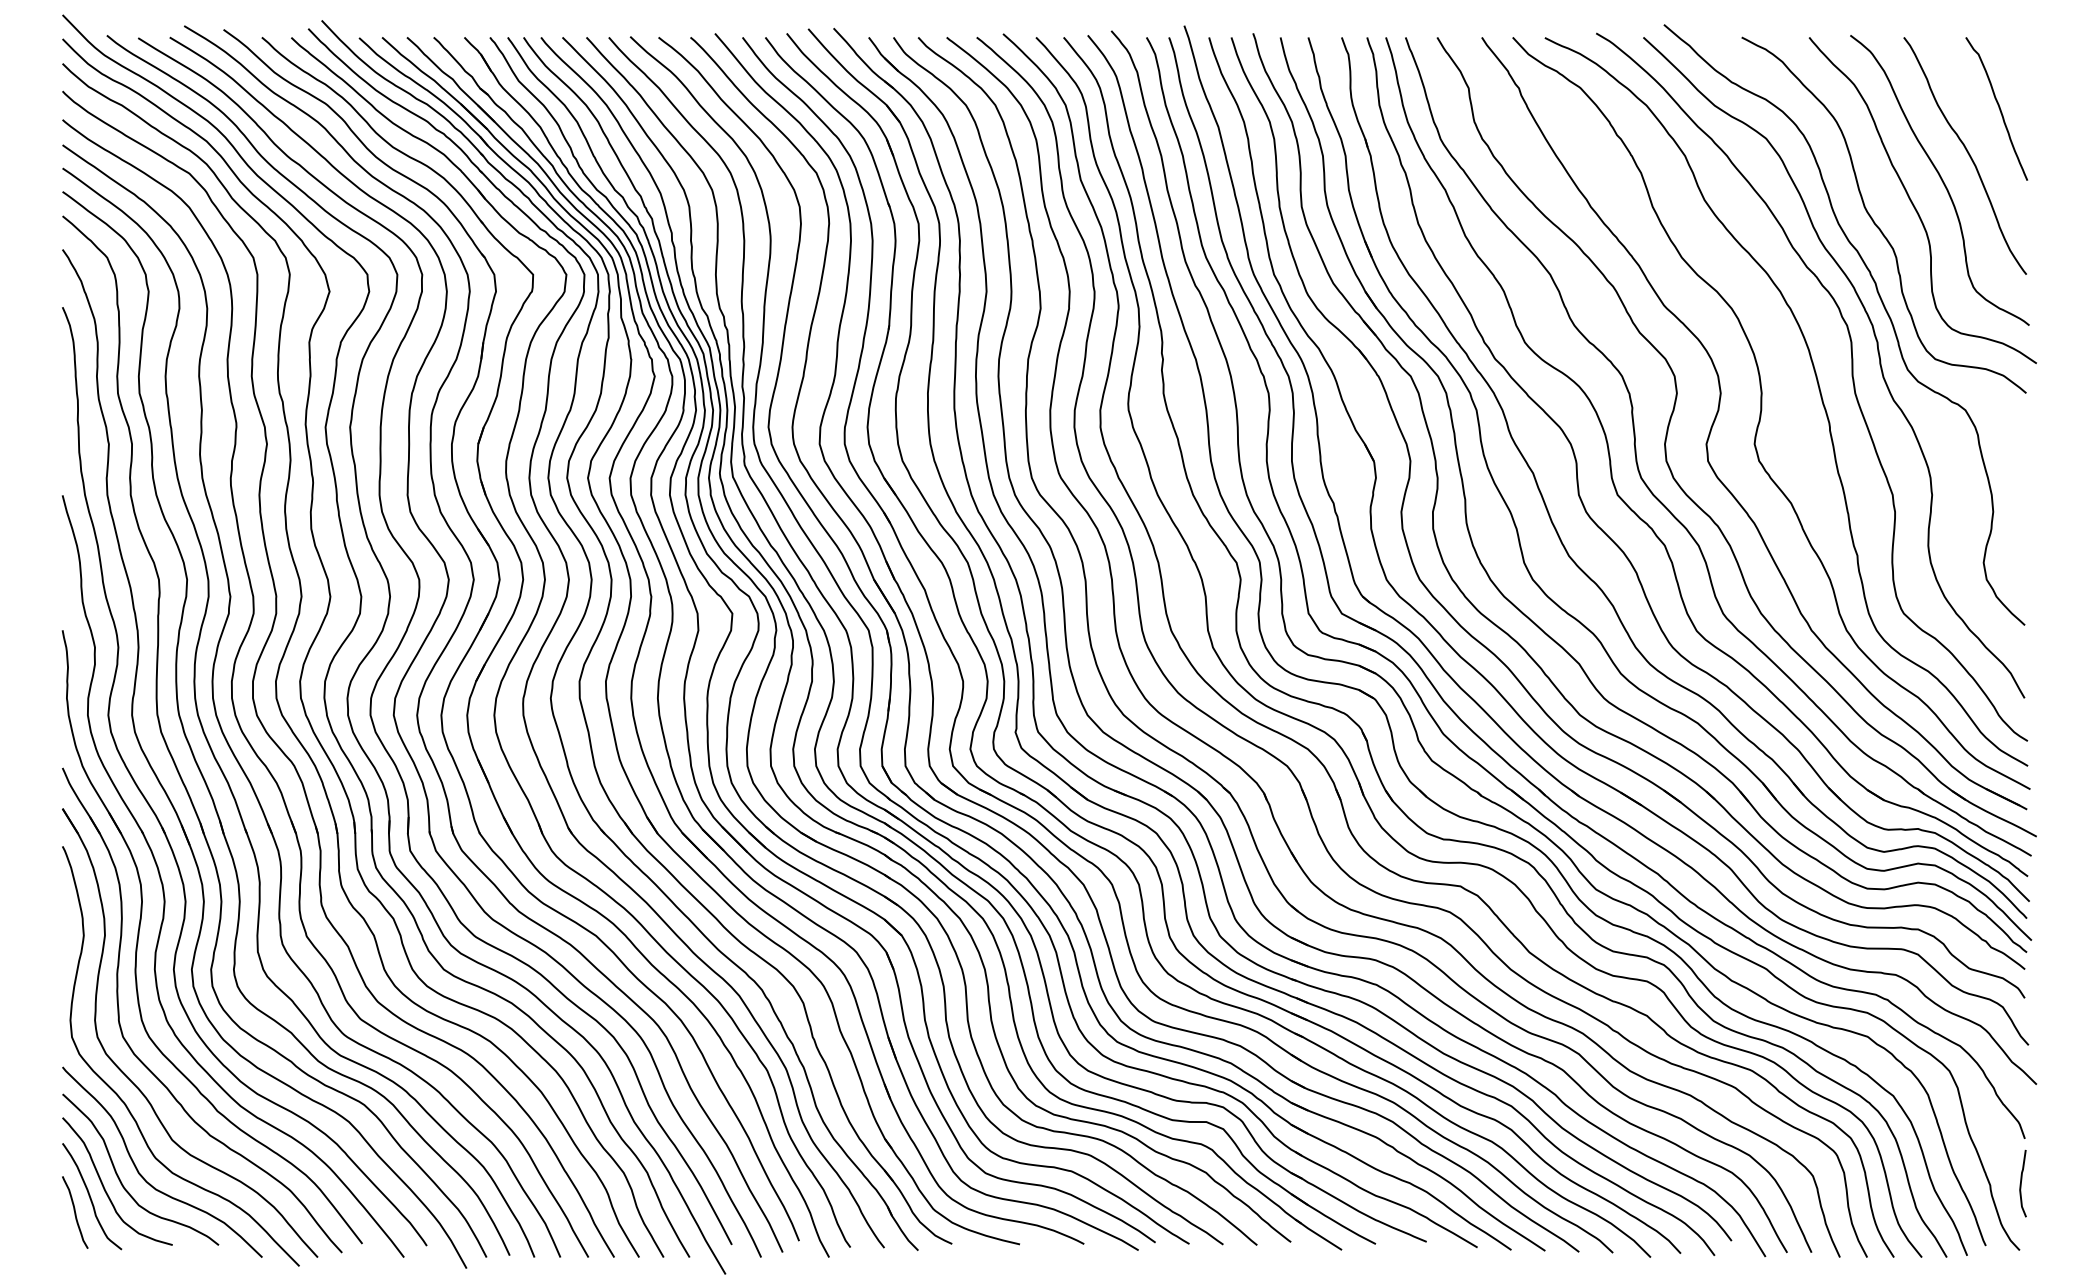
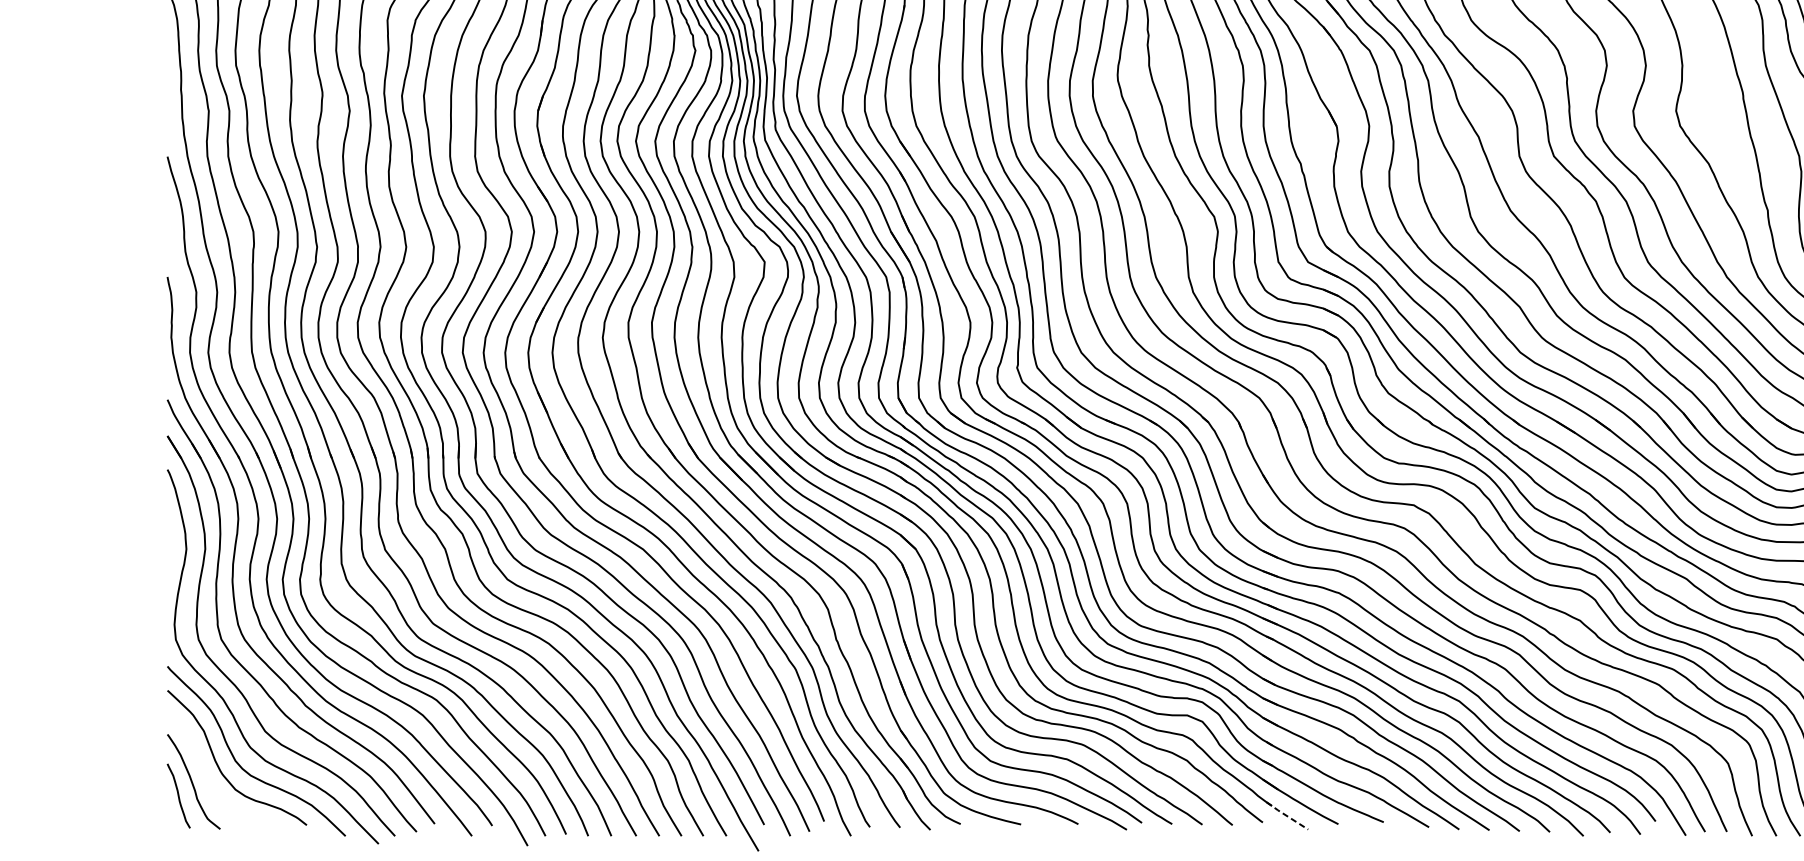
curve: (105, 1188) -> (205, 774), removed
line: (1317, 1234) -> (1286, 815), solid -> dashed

